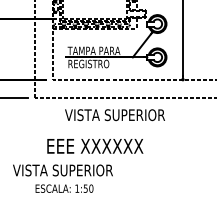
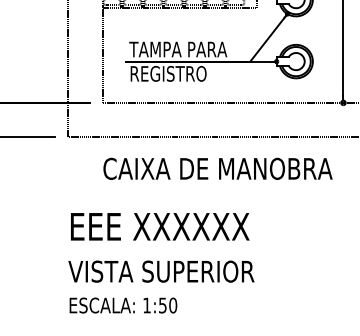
text: (114, 115) -> (216, 169), VISTA SUPERIOR -> CAIXA DE MANOBRA
text: (95, 146) -> (160, 227), moved
text: (62, 170) -> (160, 271), moved

